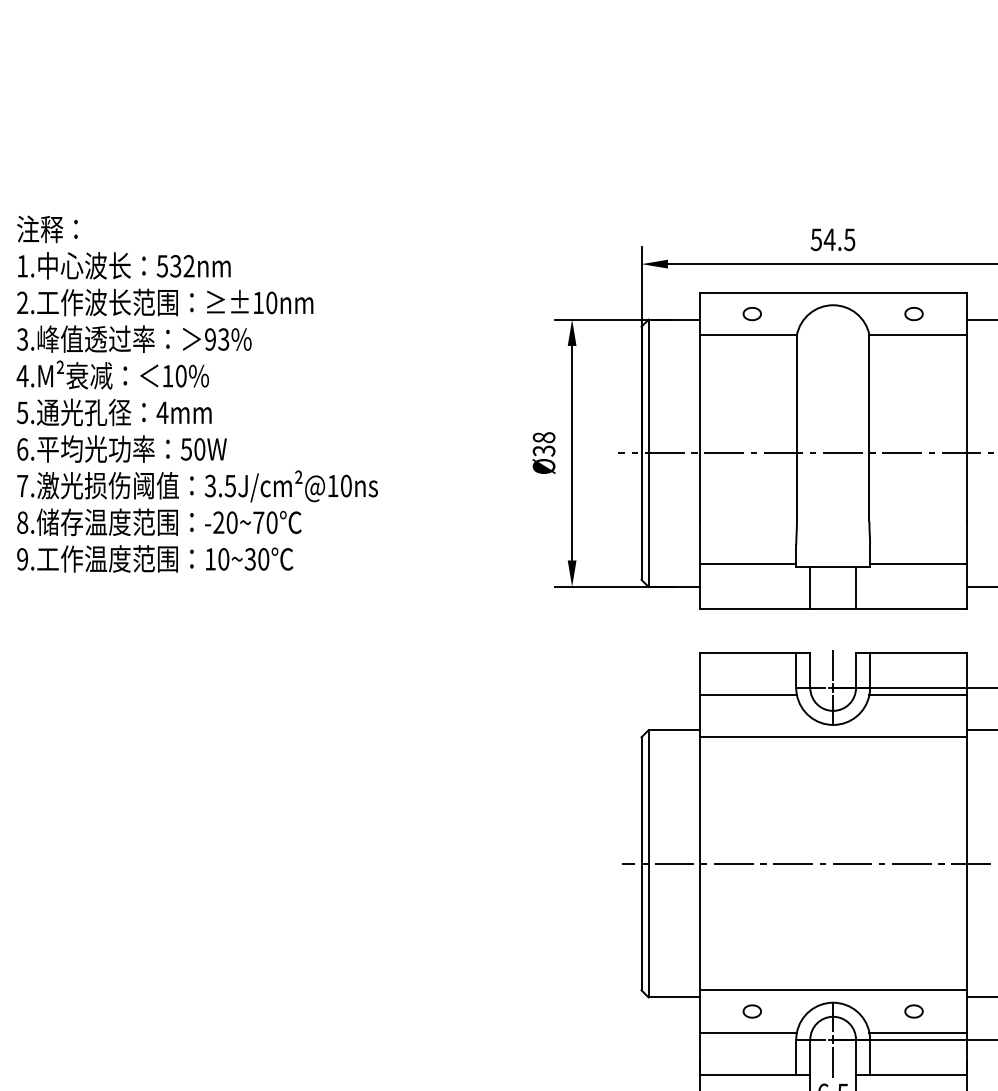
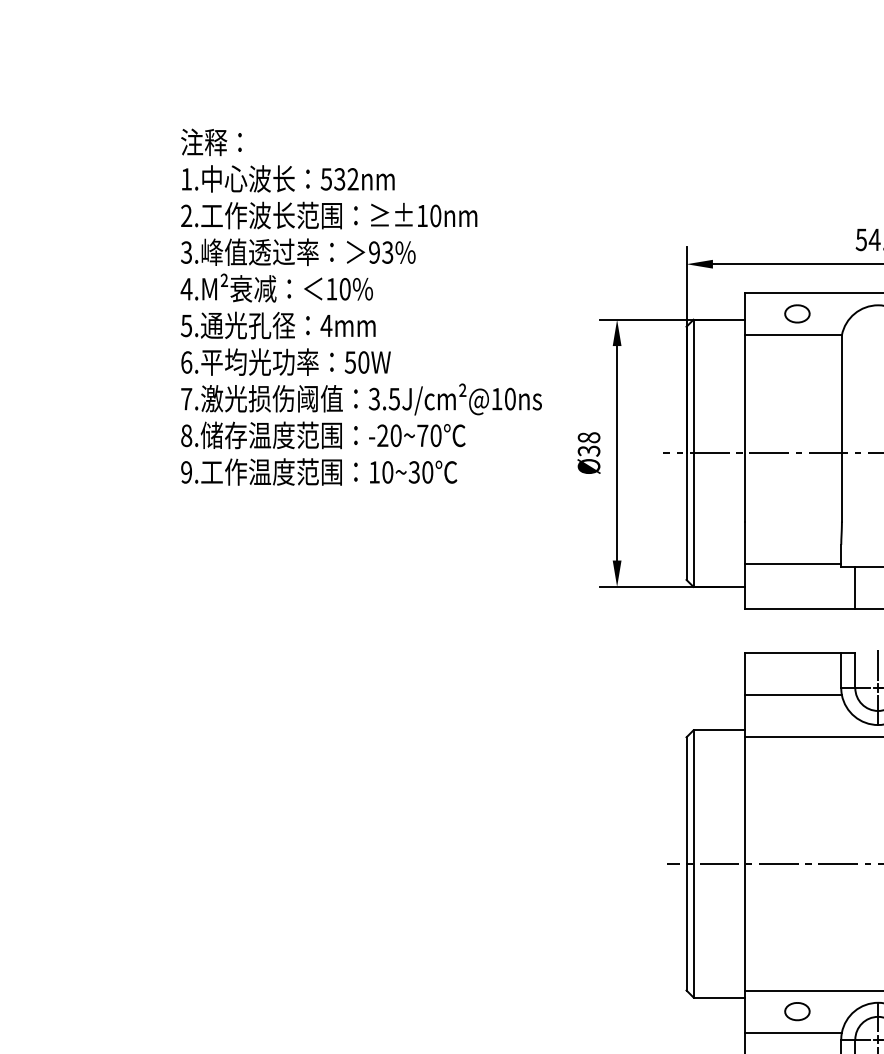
part: (751, 314) -> (796, 314), size x1.4
text: (196, 393) -> (360, 306), moved
part: (751, 1011) -> (796, 1011), size x1.4

